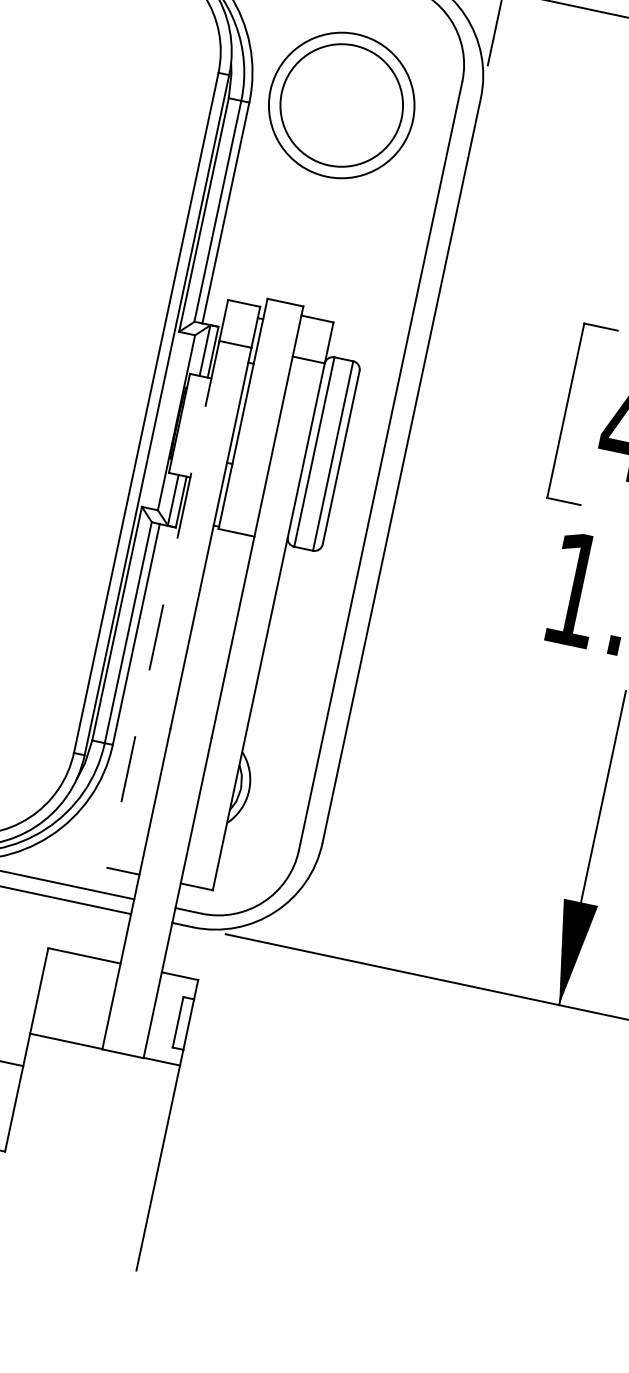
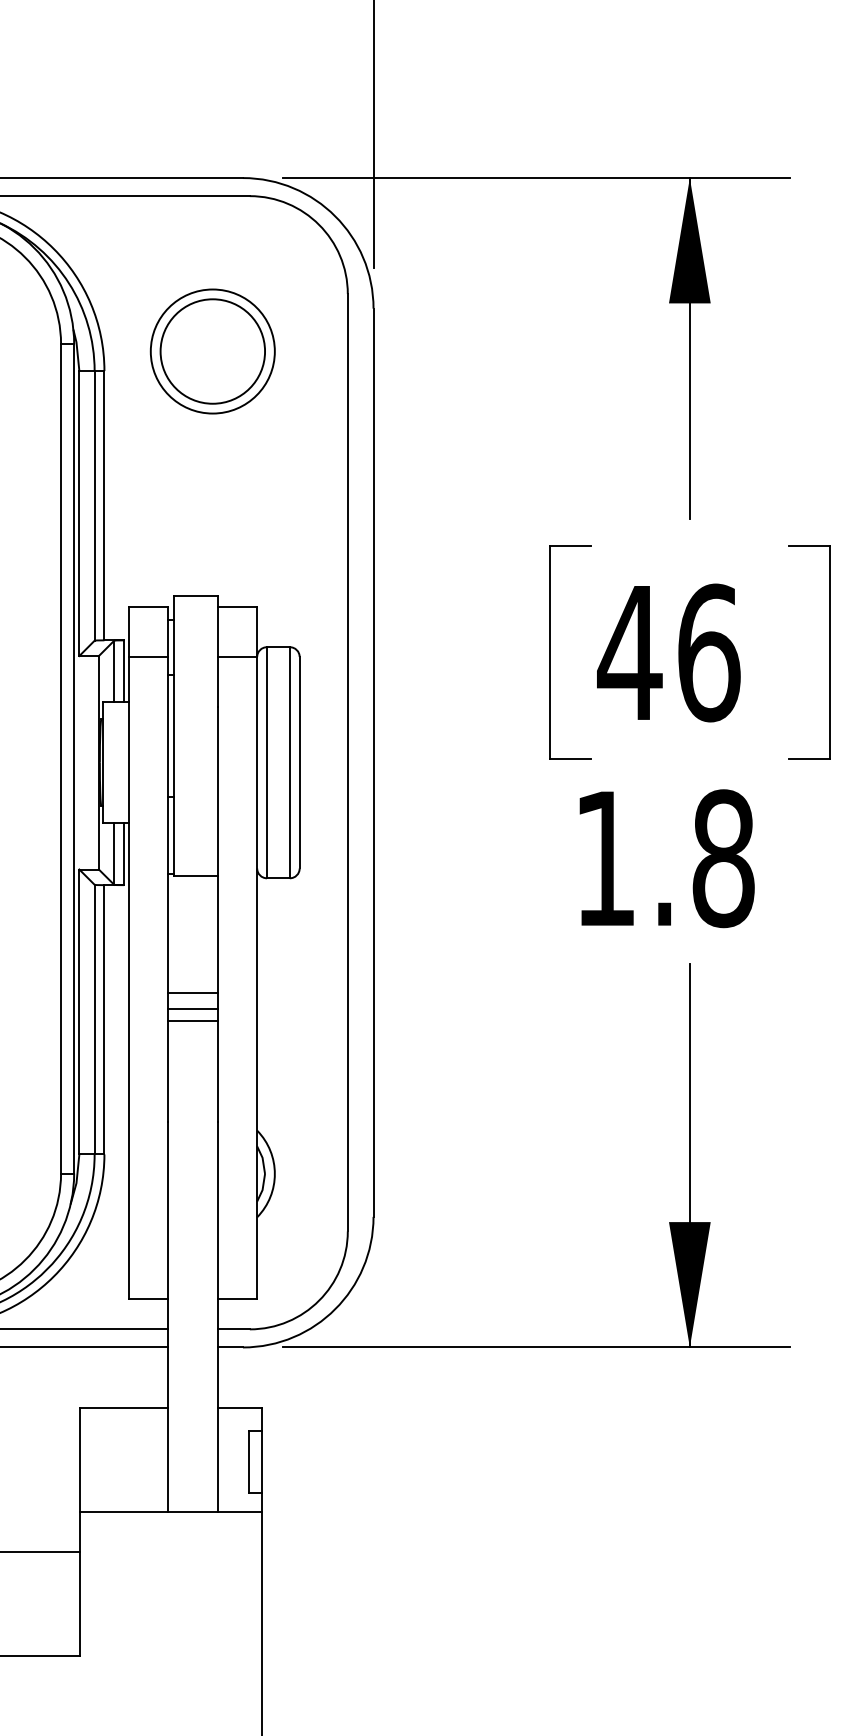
part: (341, 105) -> (212, 351), size x0.71
line: (163, 604) -> (128, 978), dashed -> solid
line: (213, 628) -> (192, 993), added
line: (210, 641) -> (192, 1009), added
line: (208, 651) -> (192, 1021), added

